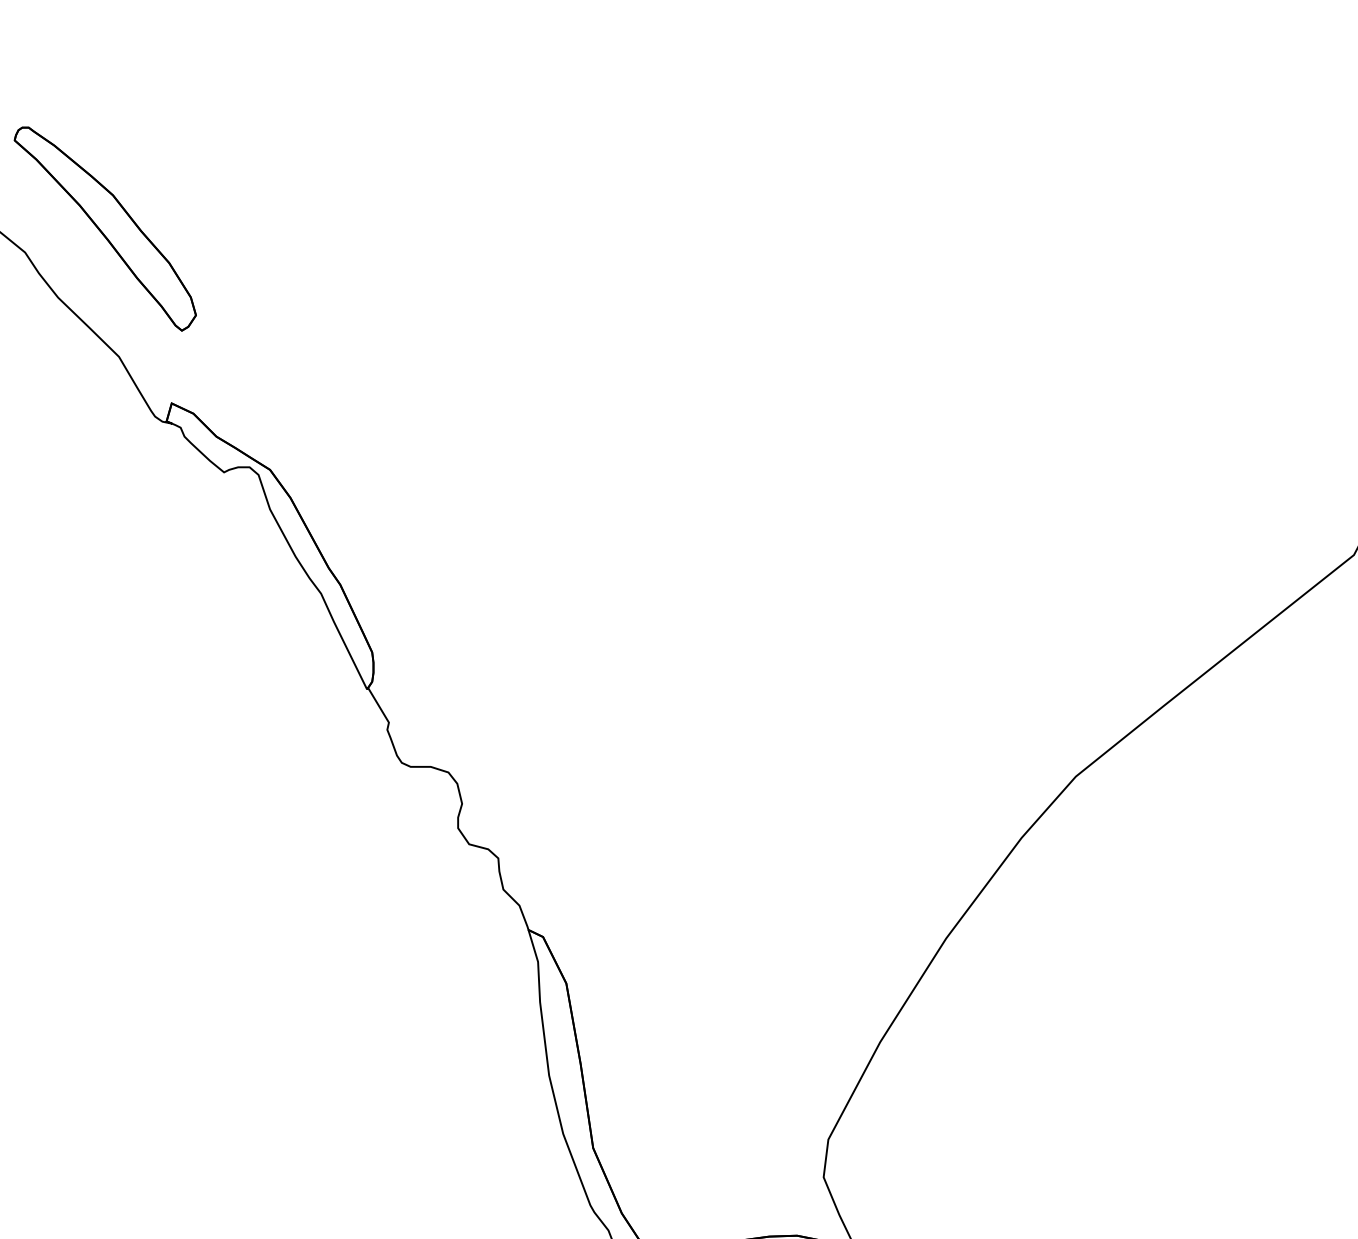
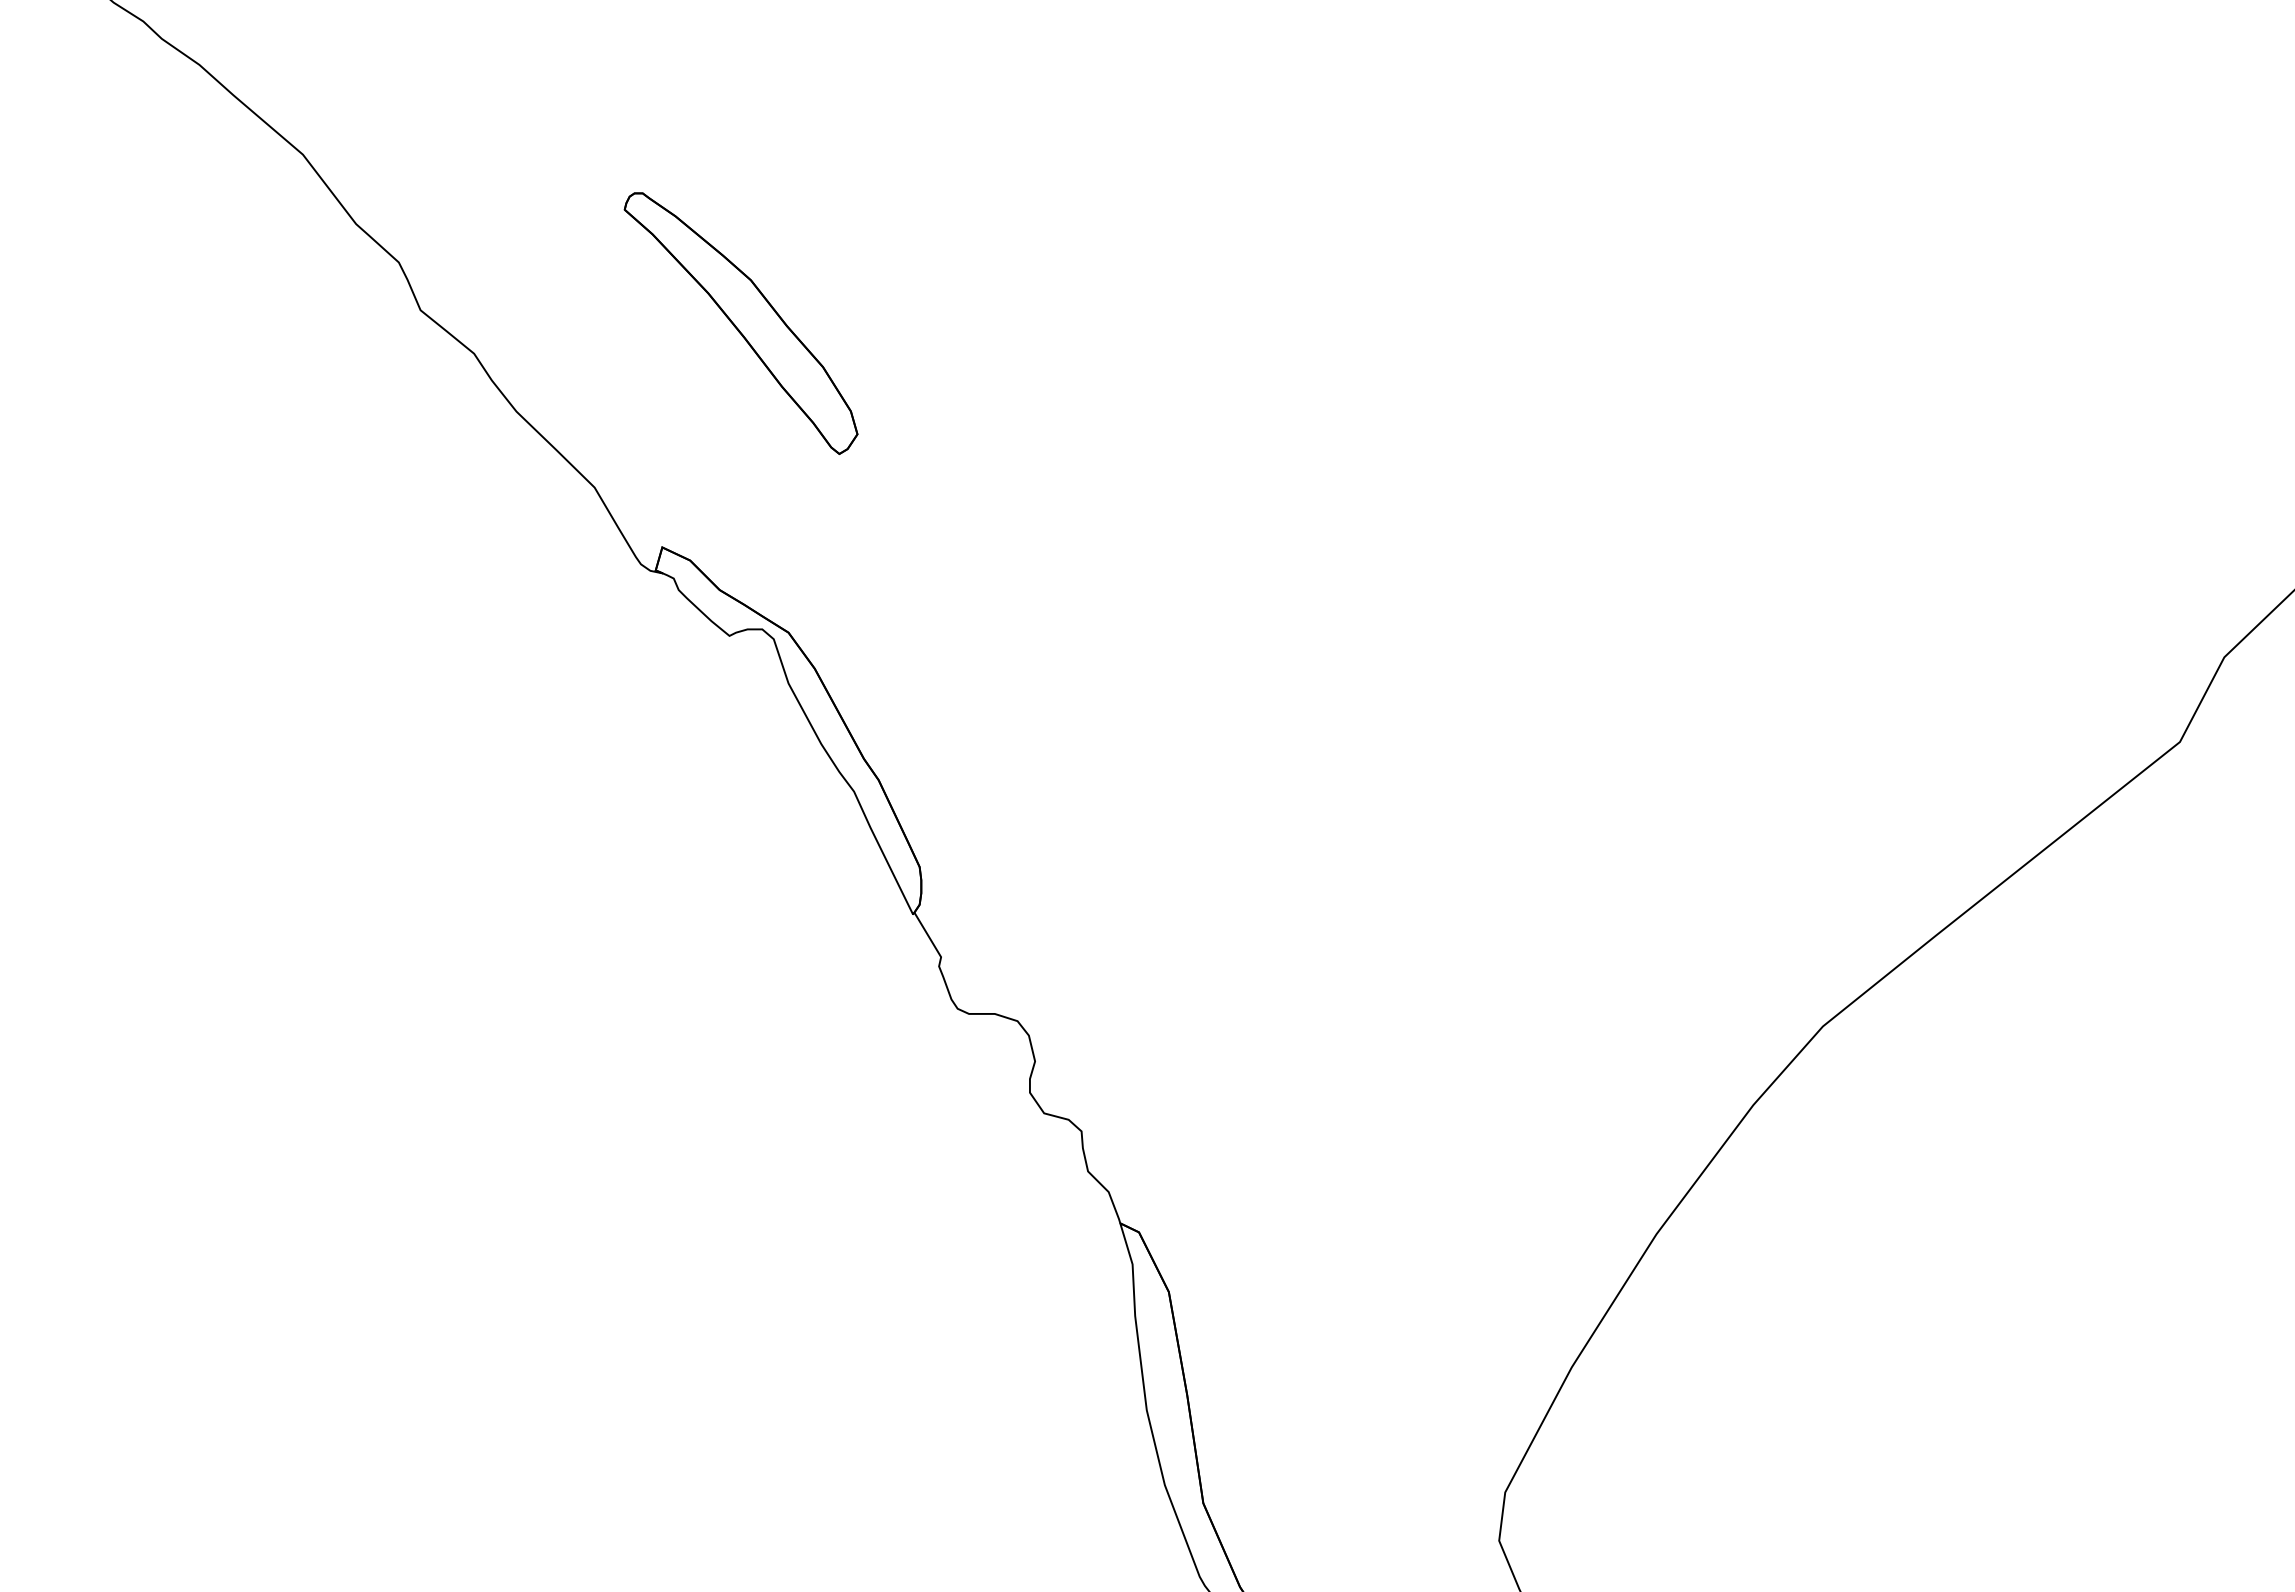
part: (104, 229) -> (740, 323), moved

